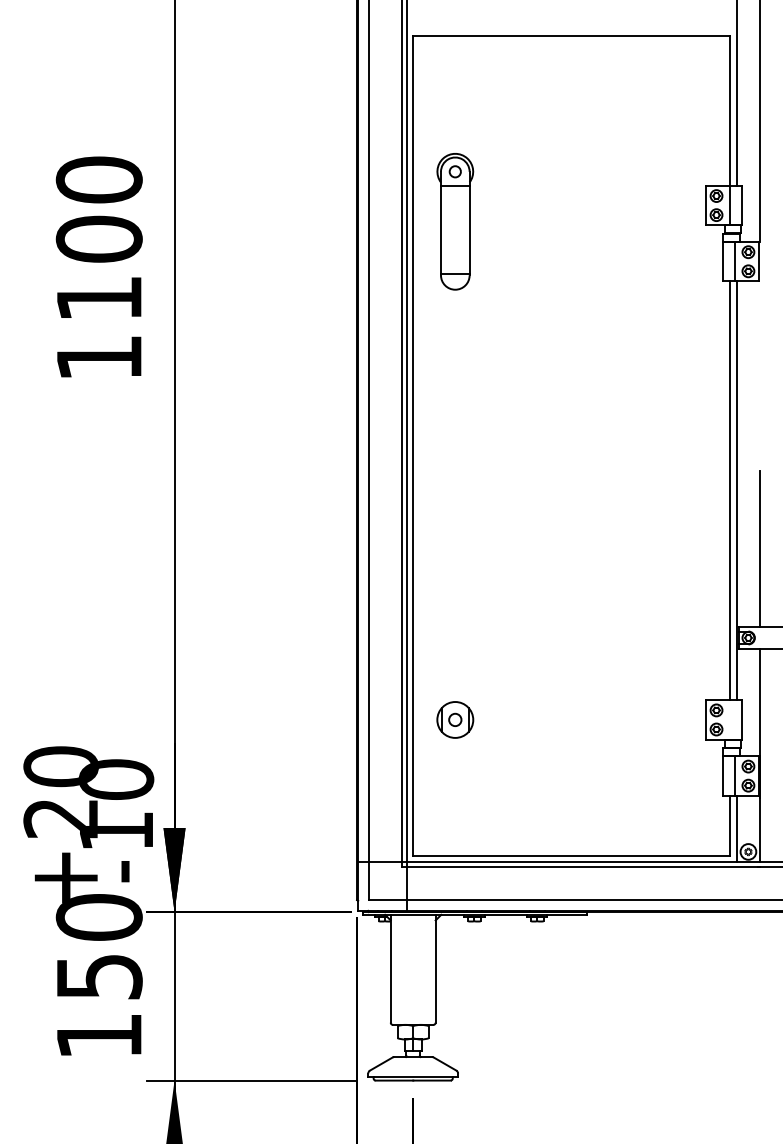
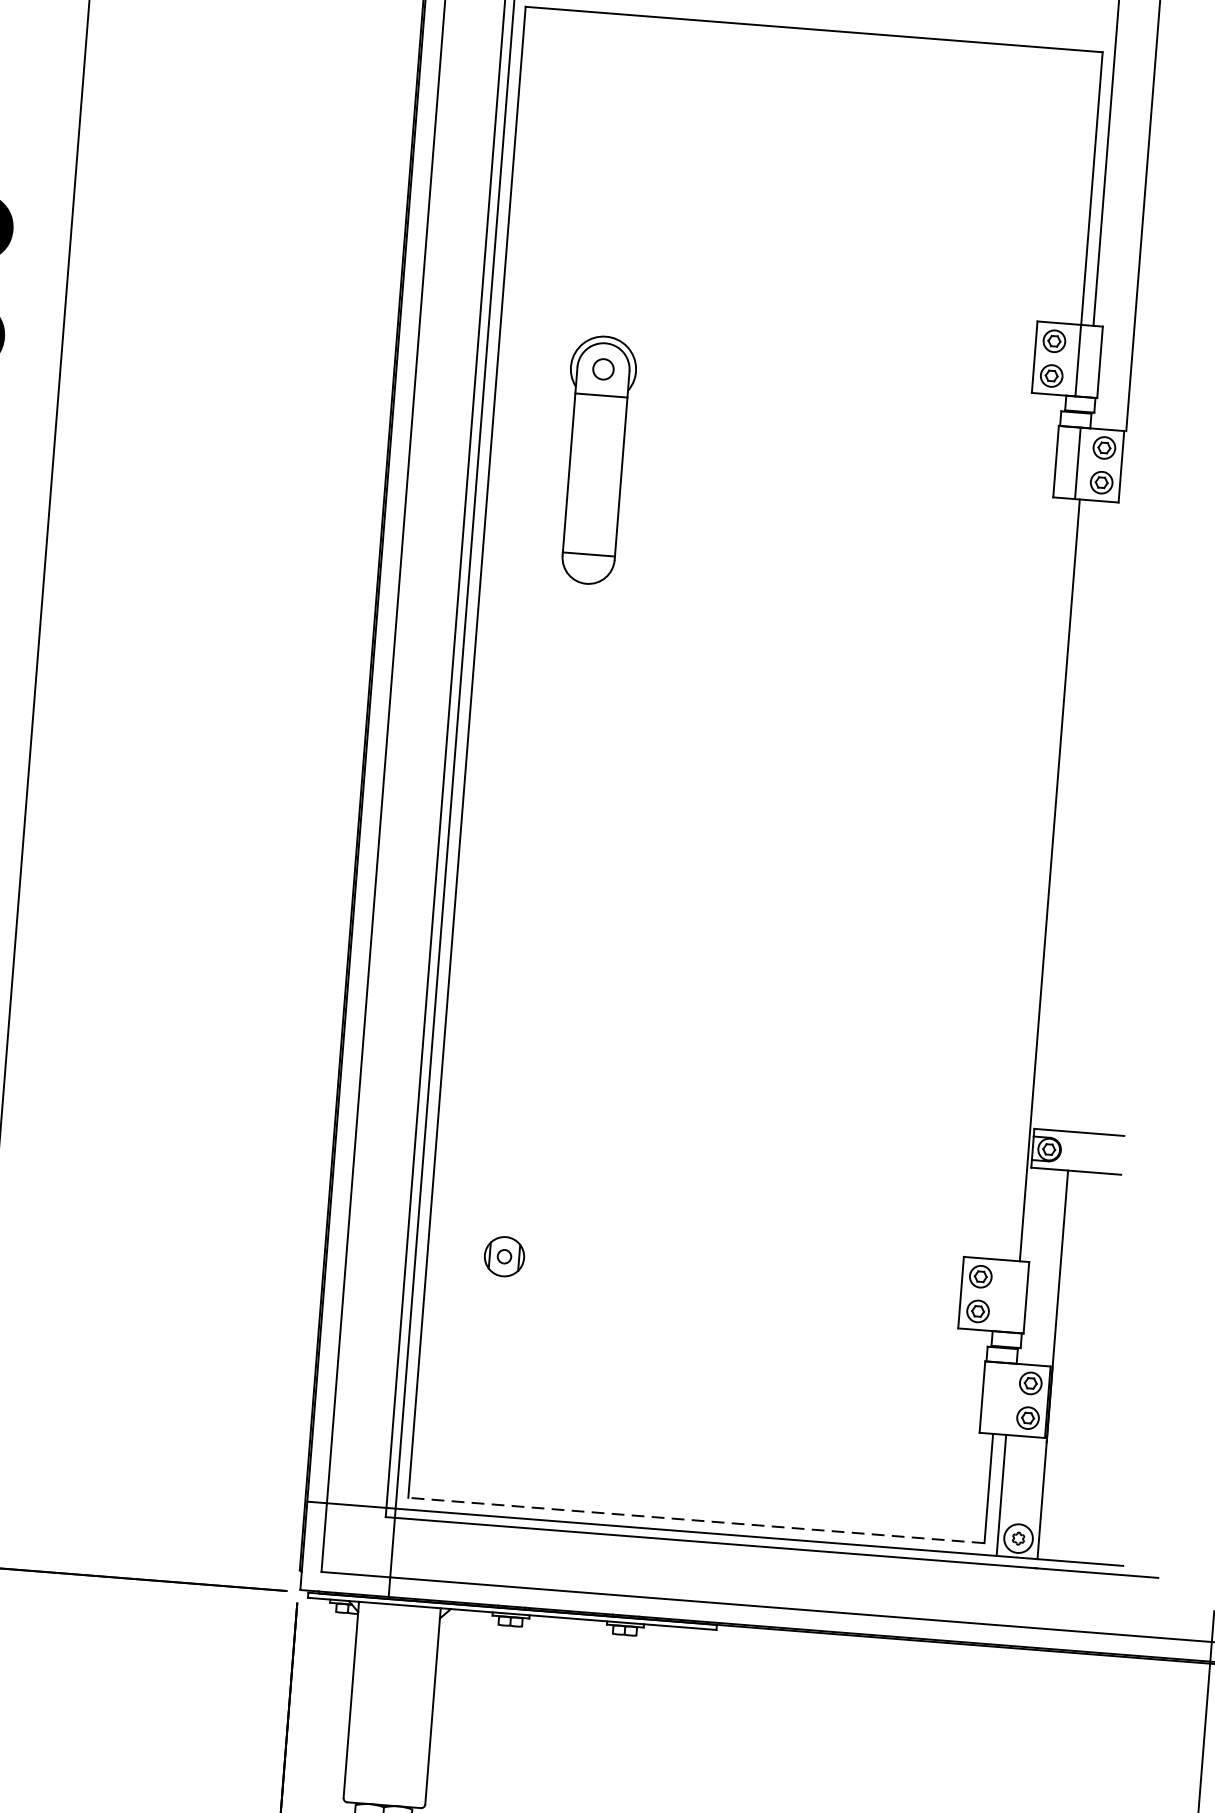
part: (455, 221) -> (596, 459), moved
line: (730, 490) -> (1037, 878), removed
line: (759, 548) -> (1082, 988), removed
part: (455, 719) -> (504, 1255), size x0.6
line: (734, 775) -> (1004, 1397), removed
line: (571, 855) -> (696, 1519), solid -> dashed

